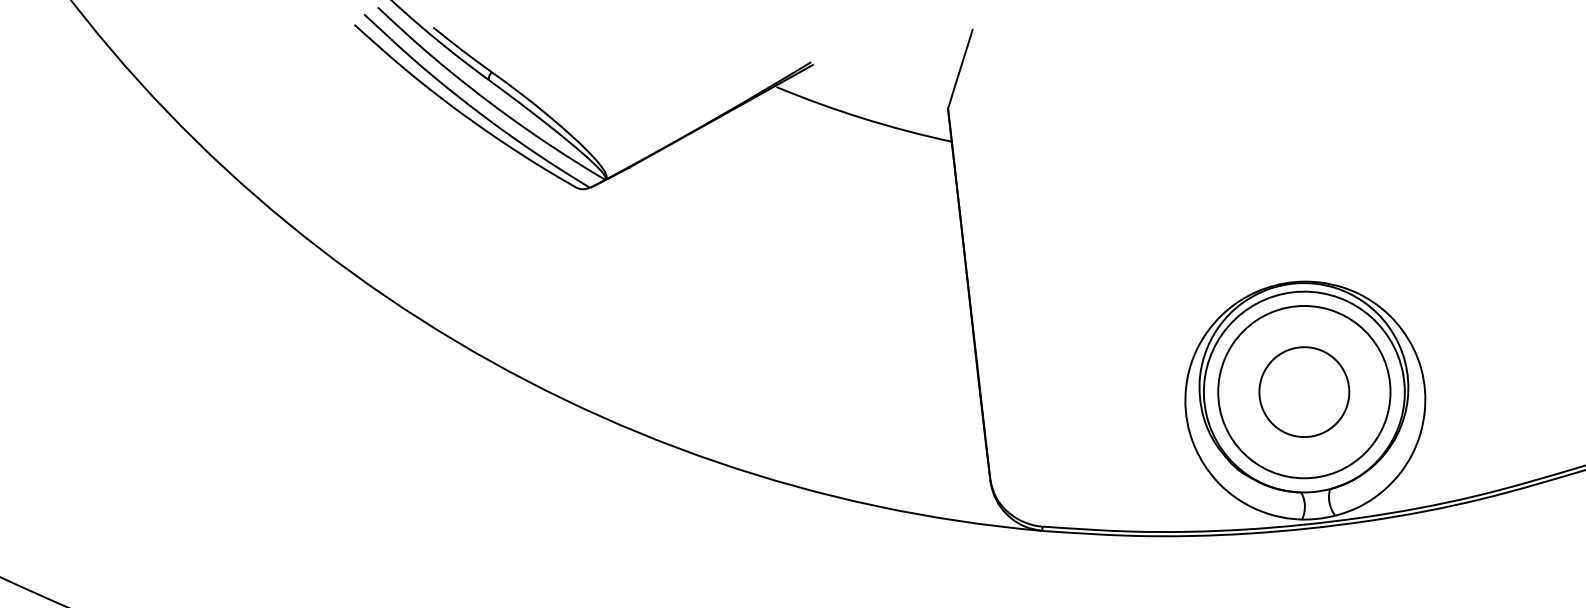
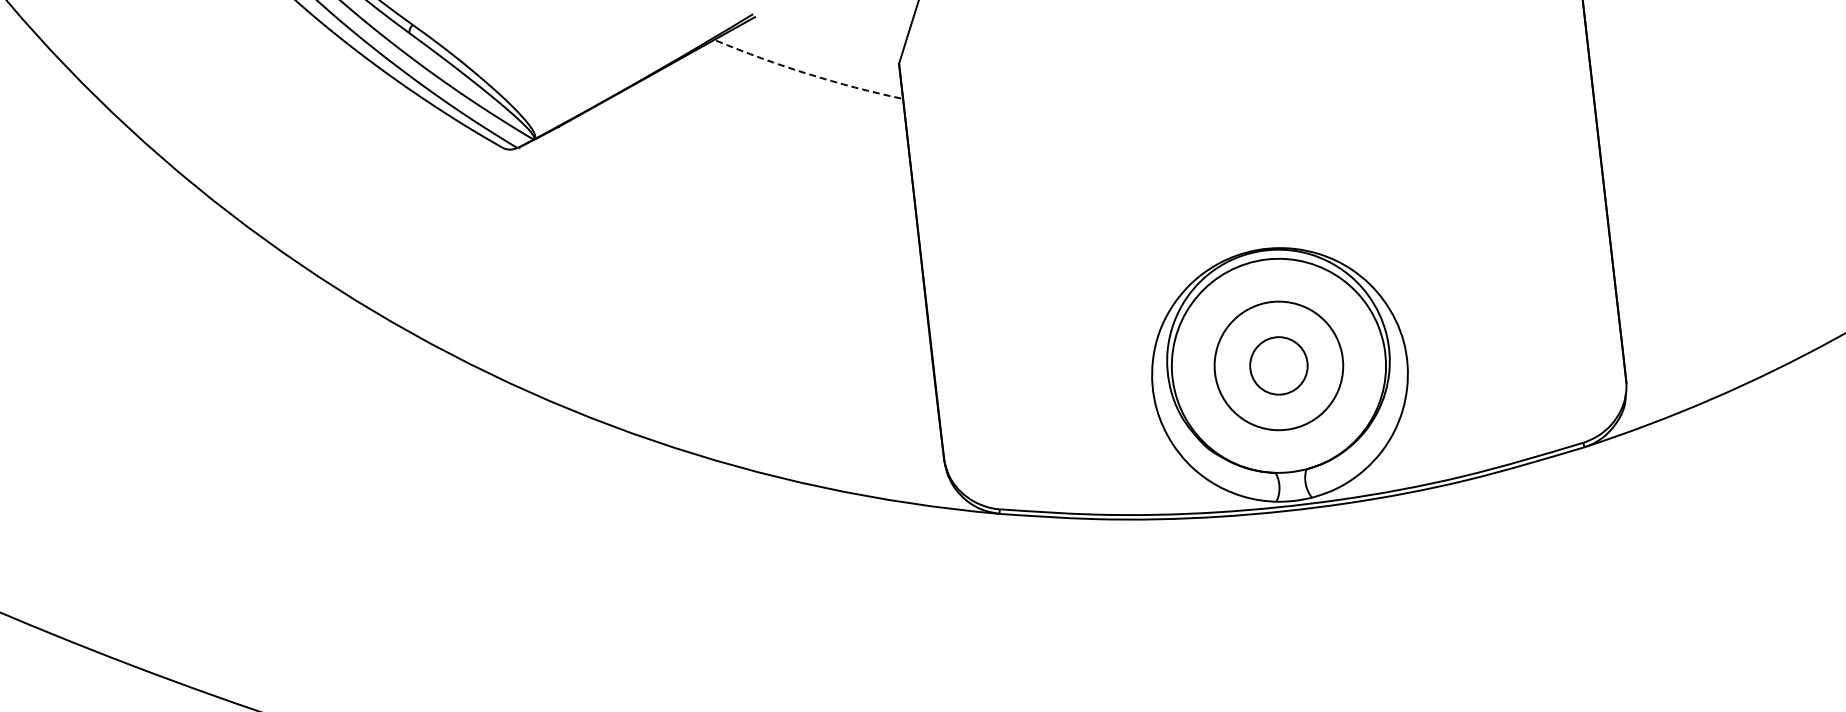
arc: (863, 118) -> (808, 74), solid -> dashed
circle: (1303, 391) -> (1278, 365), size x0.6
circle: (1303, 391) -> (1278, 365), size x0.7

